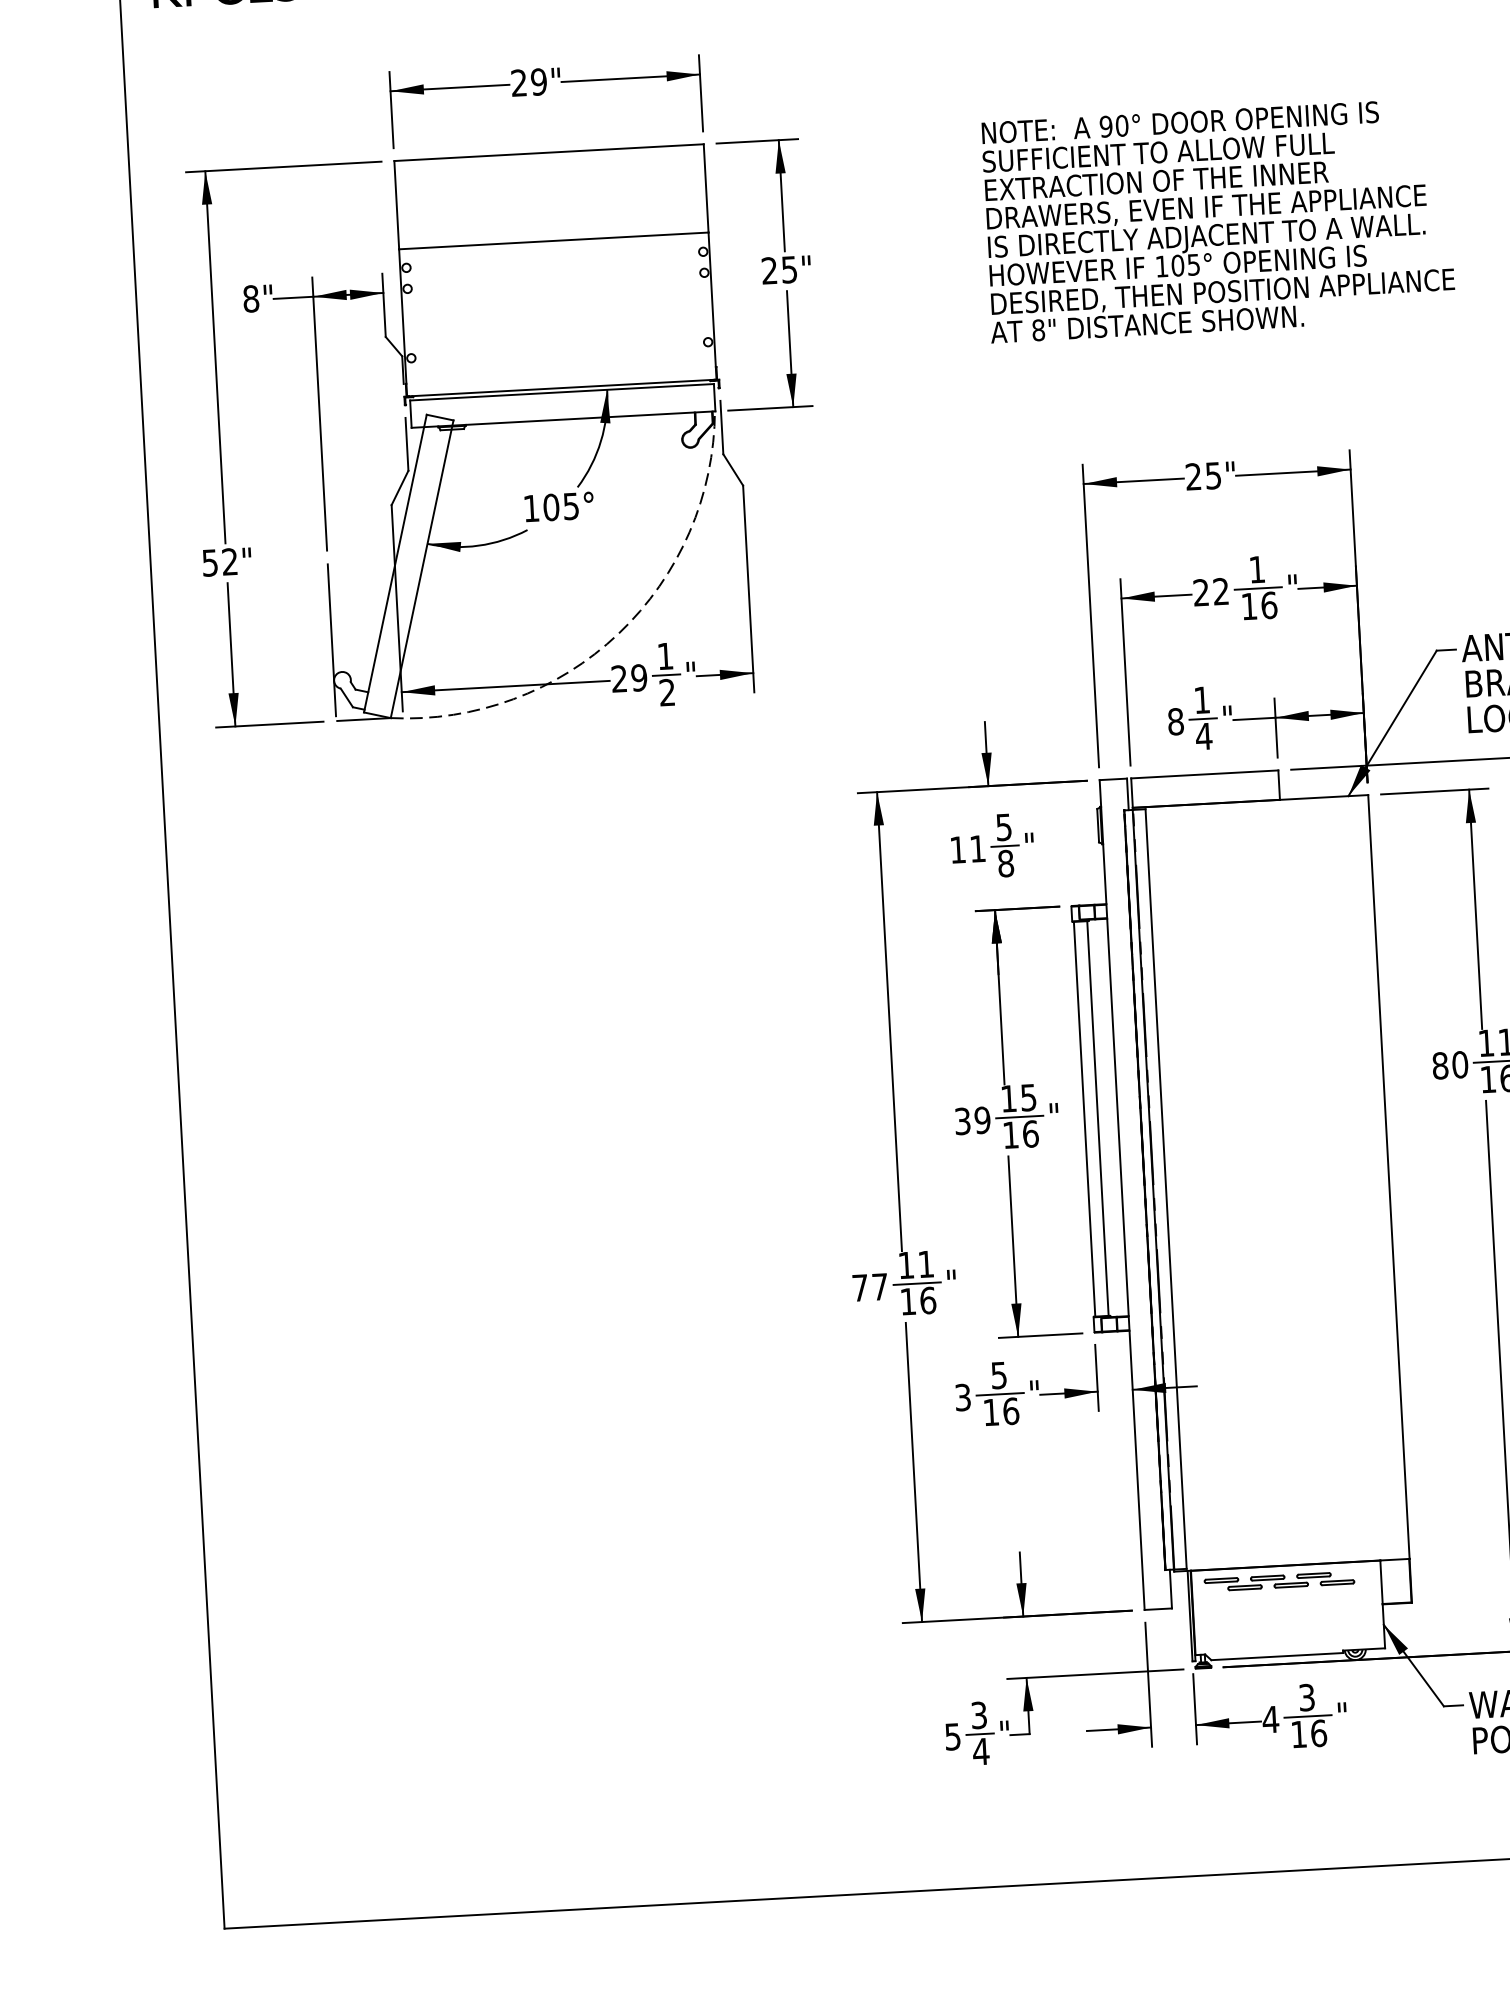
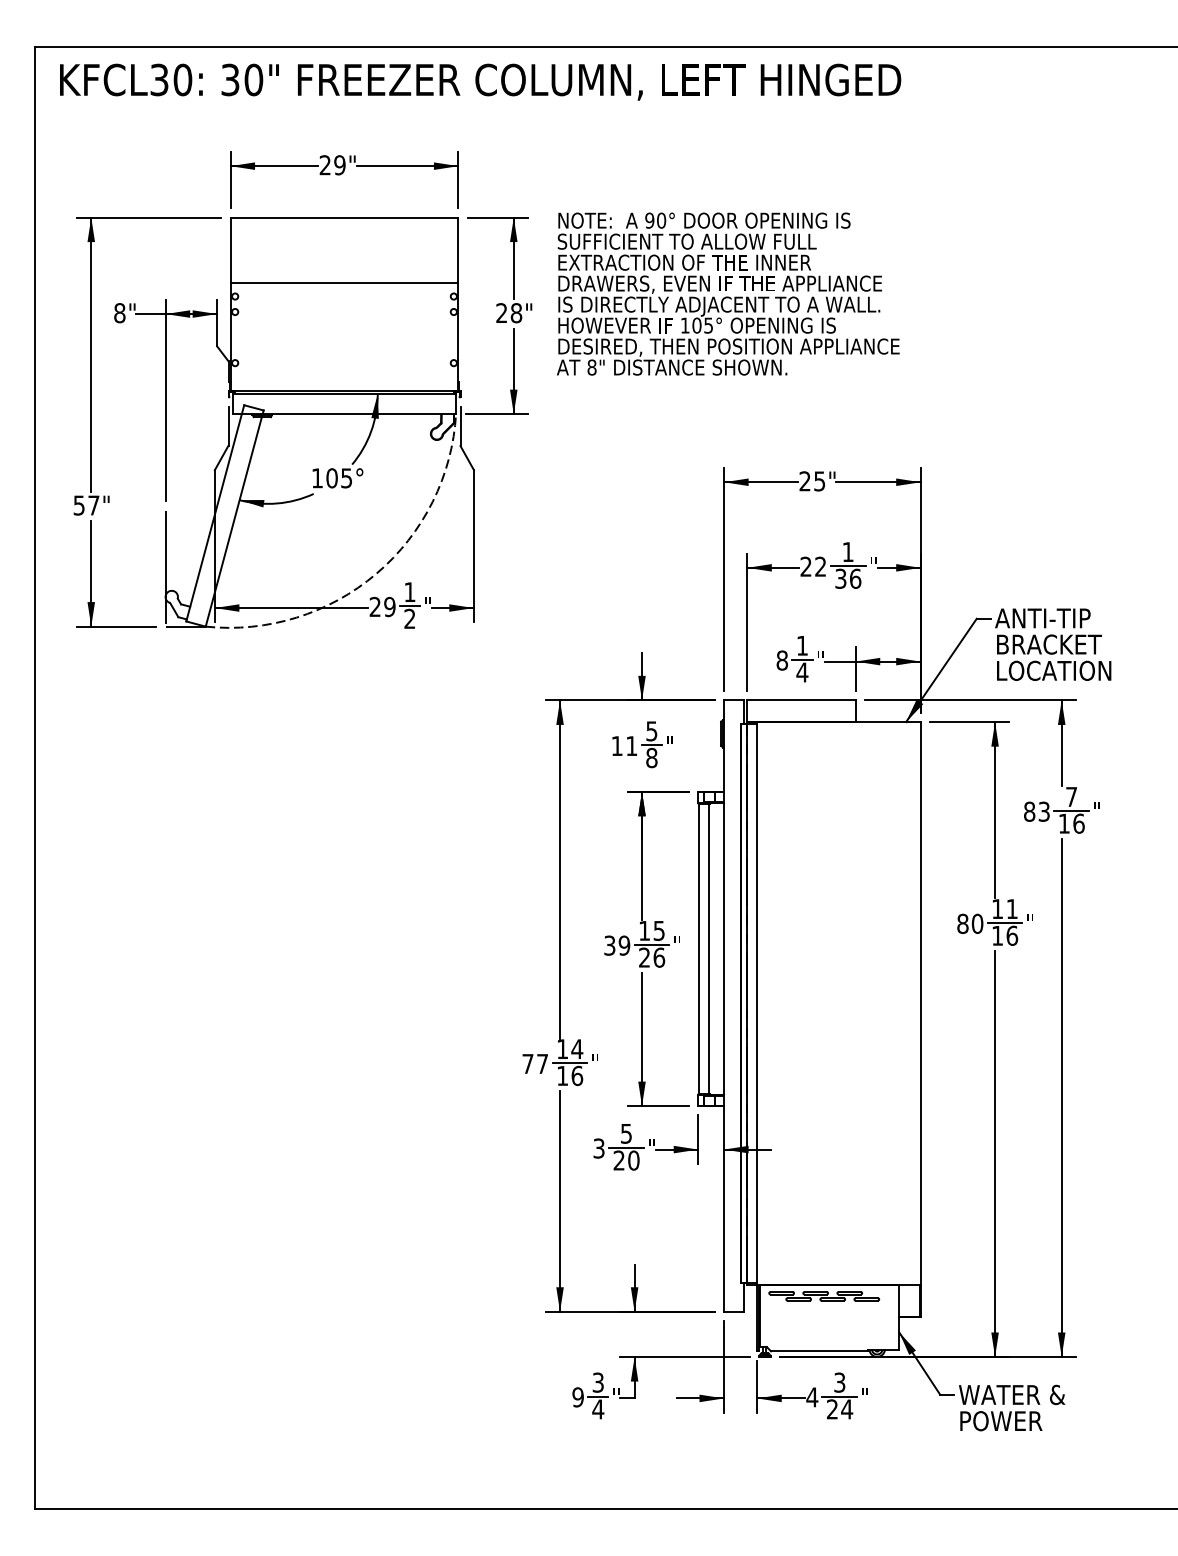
text: (1218, 219) -> (728, 293), moved
text: (789, 270) -> (516, 313), 25" -> 28"
text: (229, 561) -> (93, 505), 52" -> 57"
text: (1248, 606) -> (840, 578), 16 -> 36
text: (1010, 1134) -> (644, 957), 16 -> 26
text: (926, 1263) -> (577, 1048), 11 -> 14
text: (1001, 1411) -> (626, 1160), 16 -> 20
text: (1309, 1734) -> (840, 1409), 16 -> 24
text: (952, 1737) -> (577, 1397), 5 -> 9

